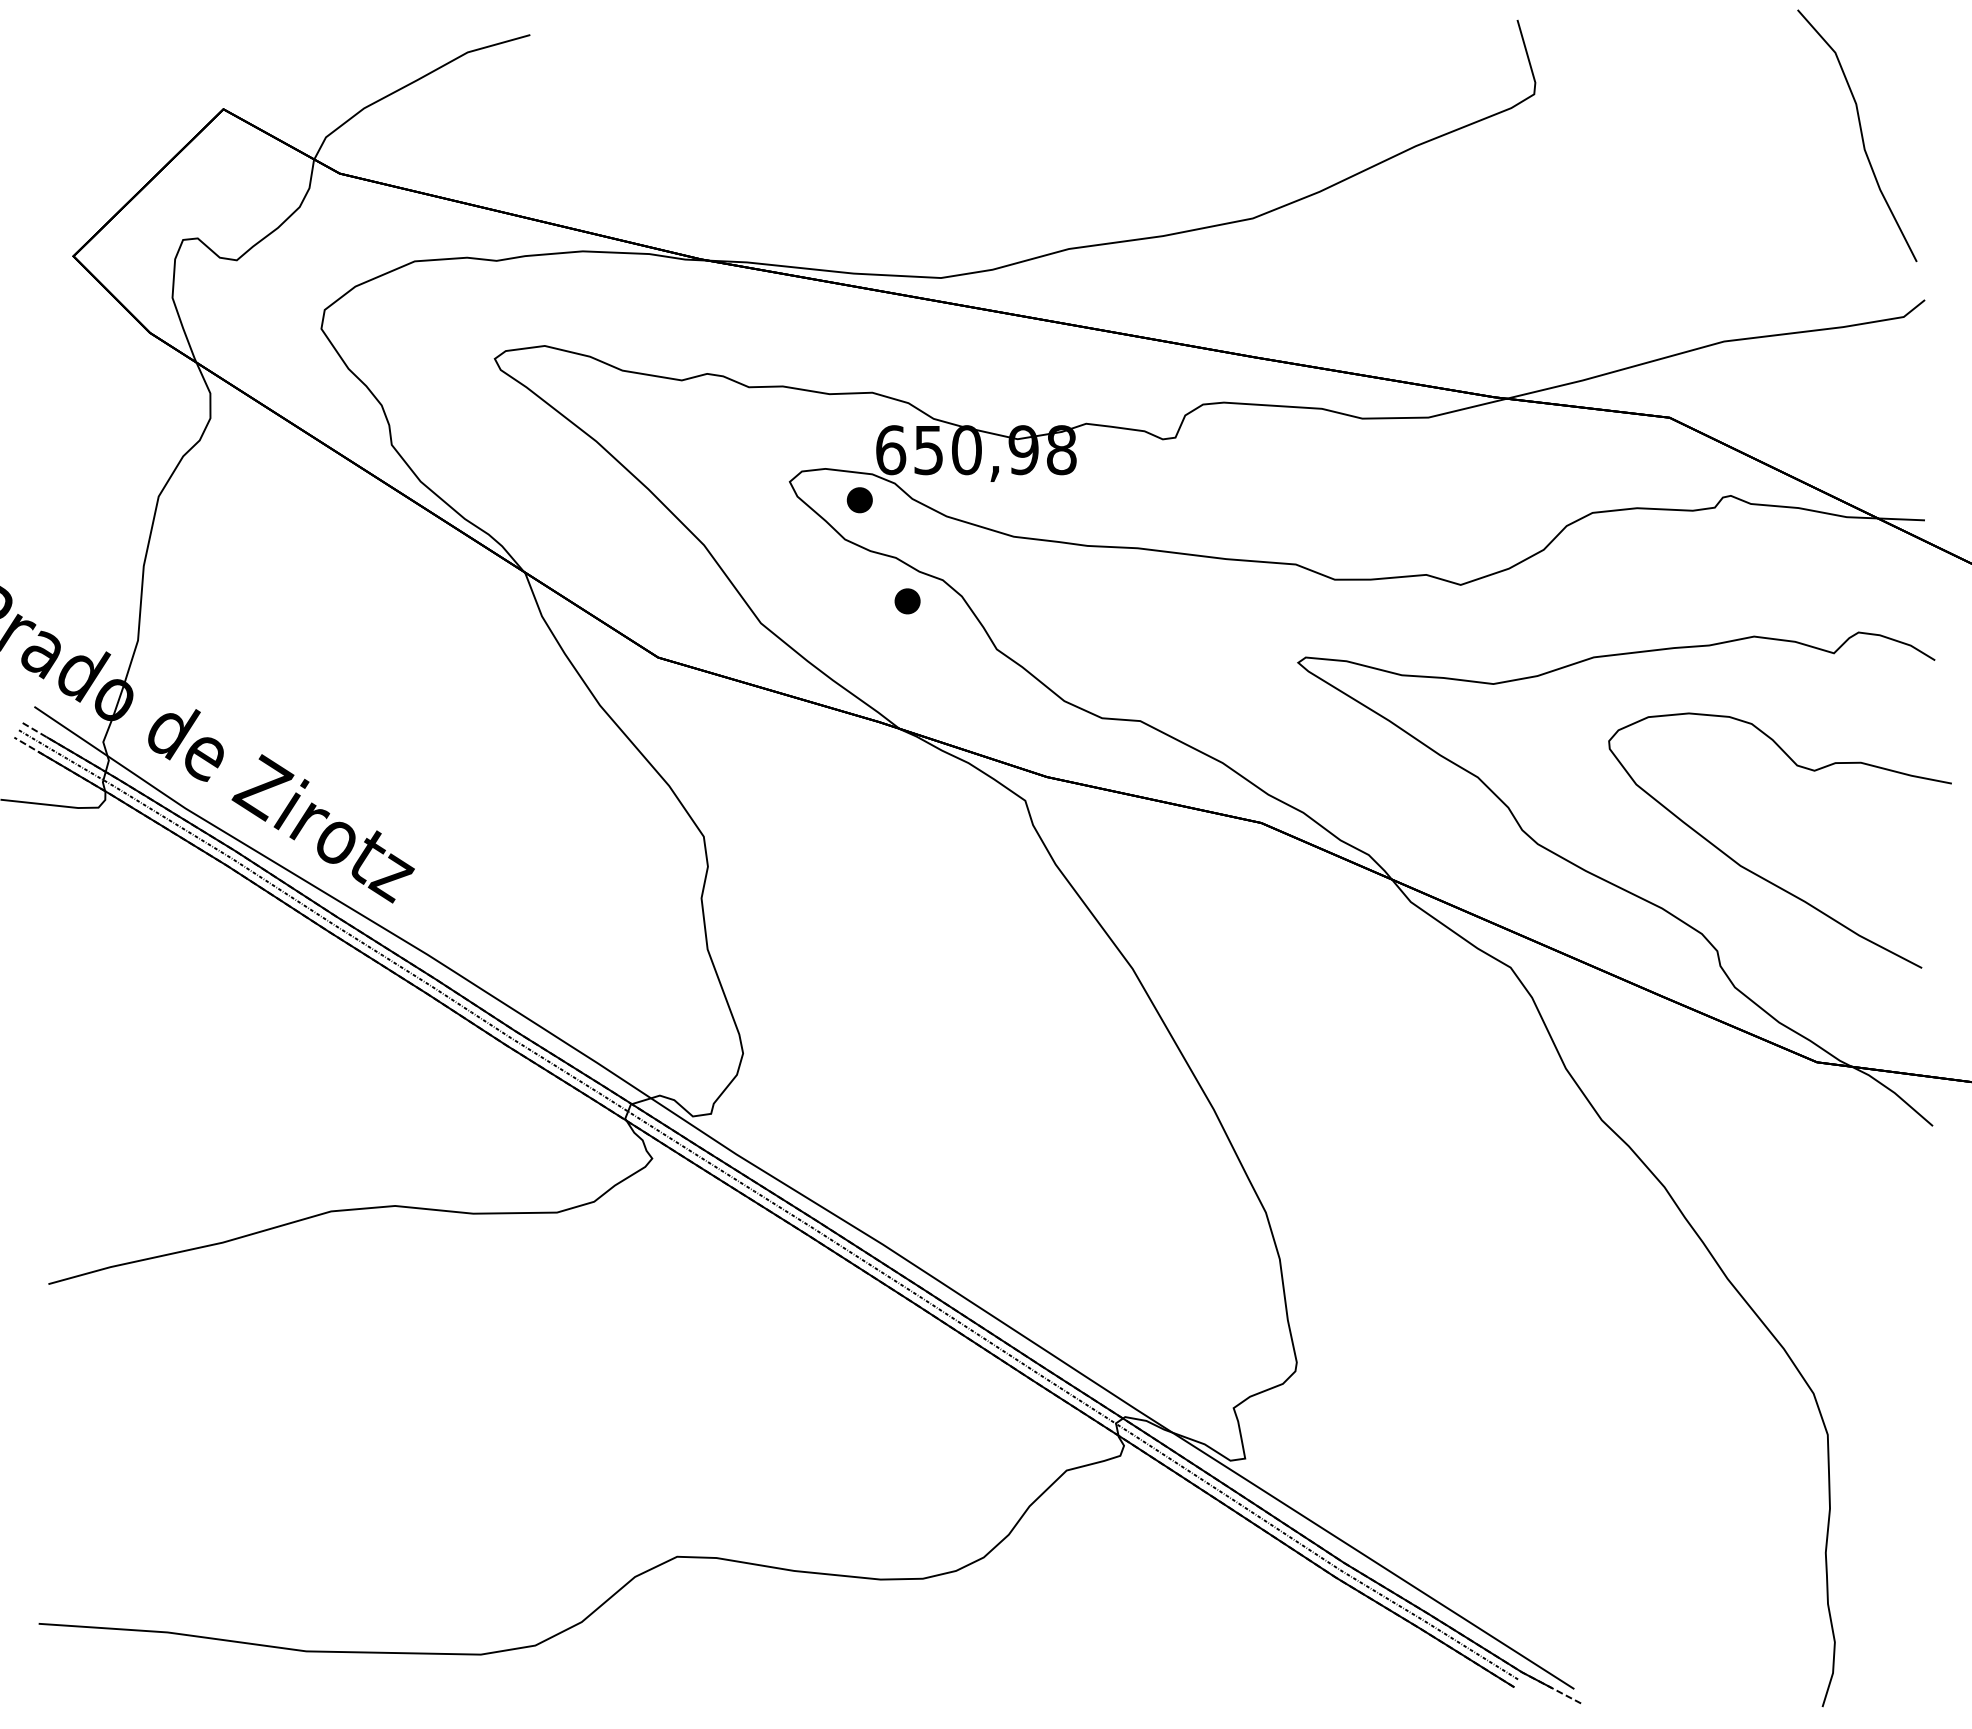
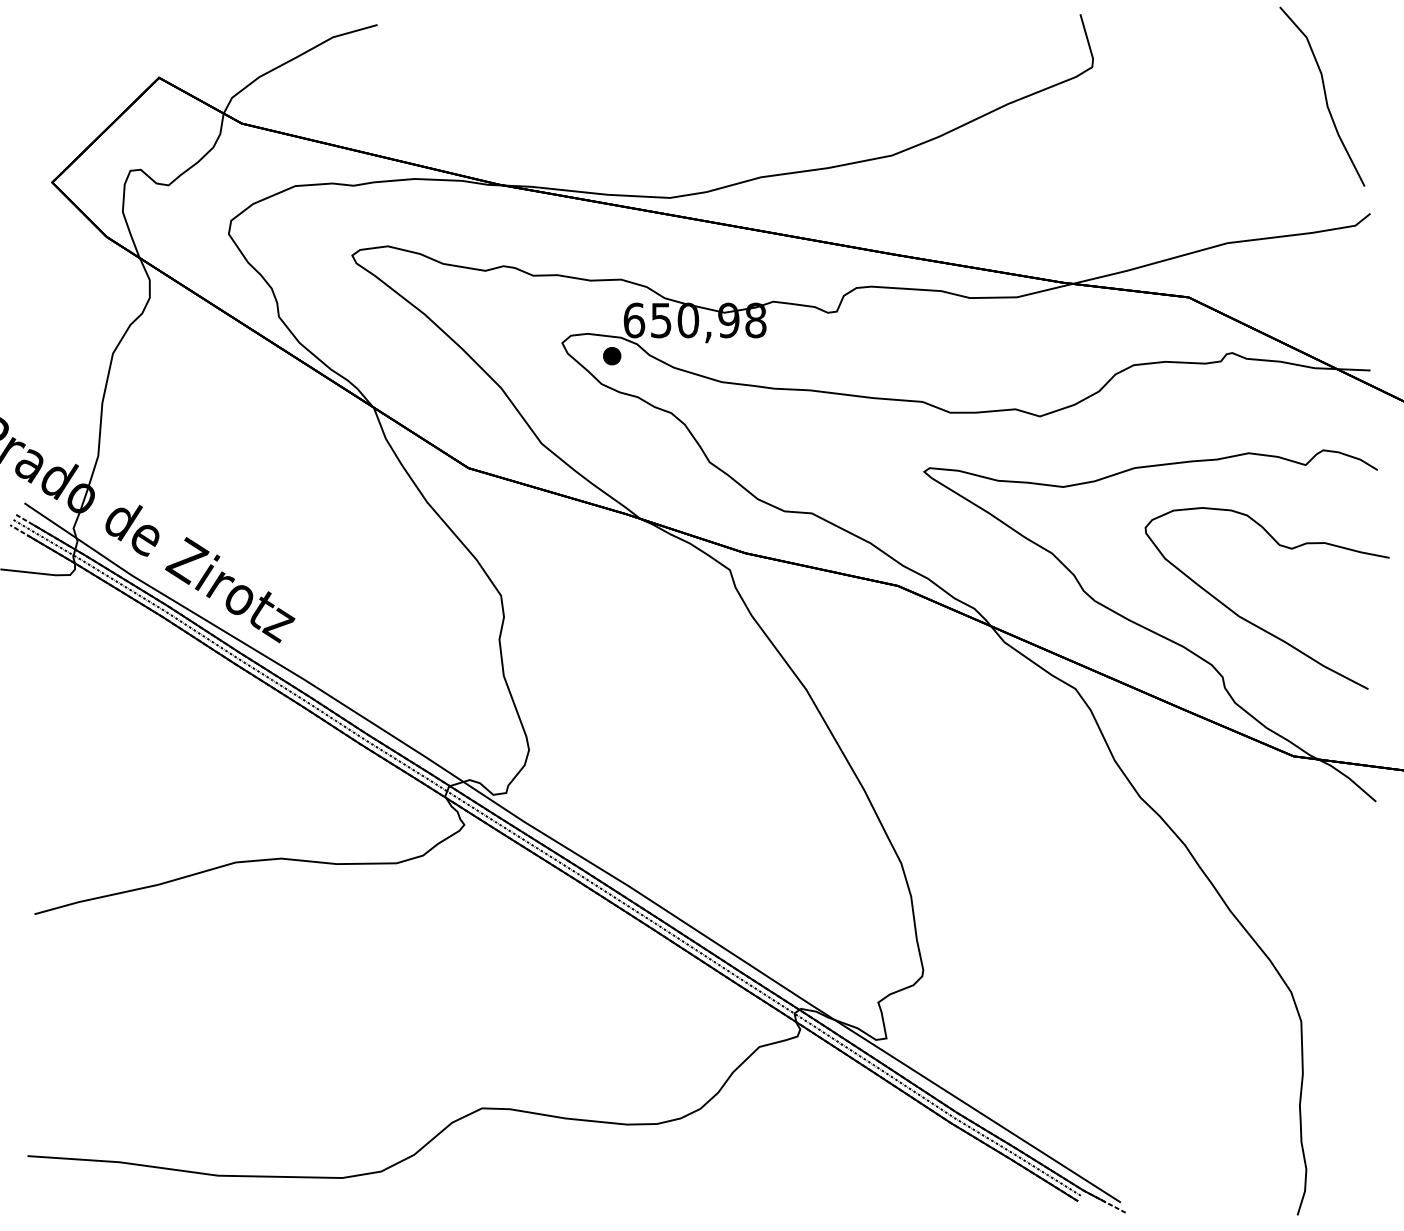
part: (908, 601) -> (646, 428), removed

